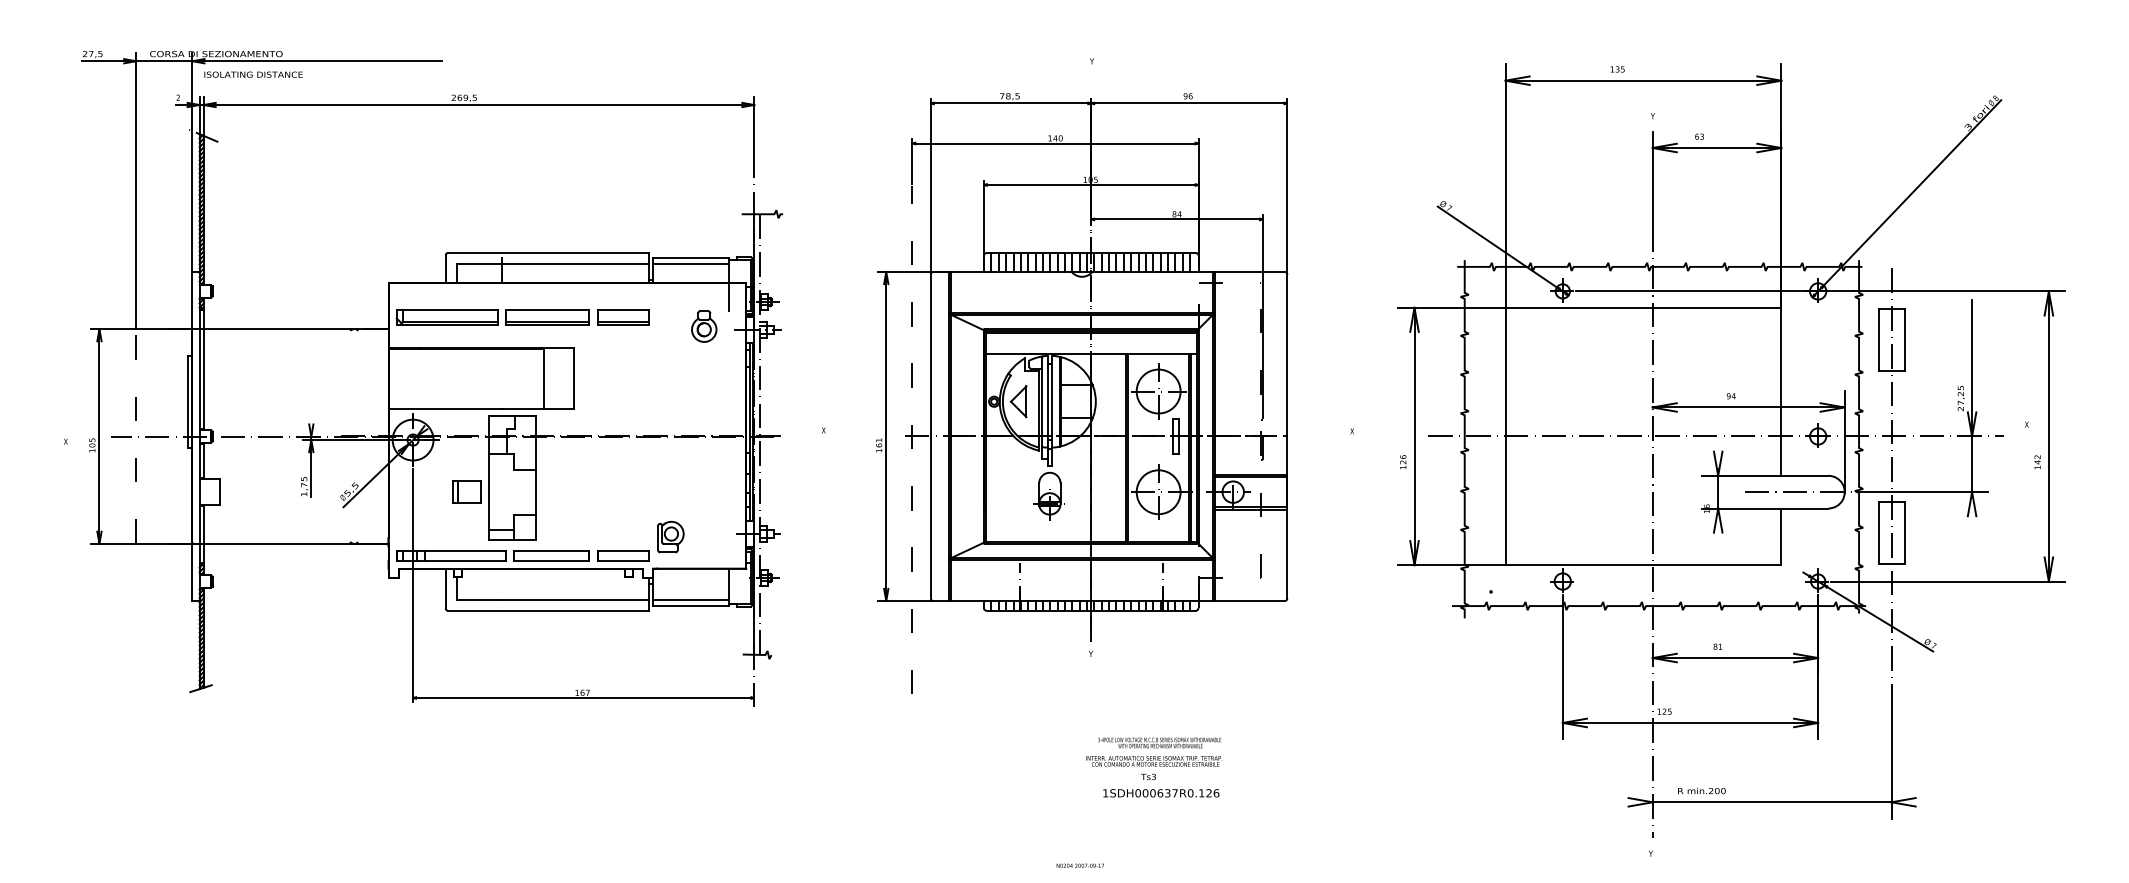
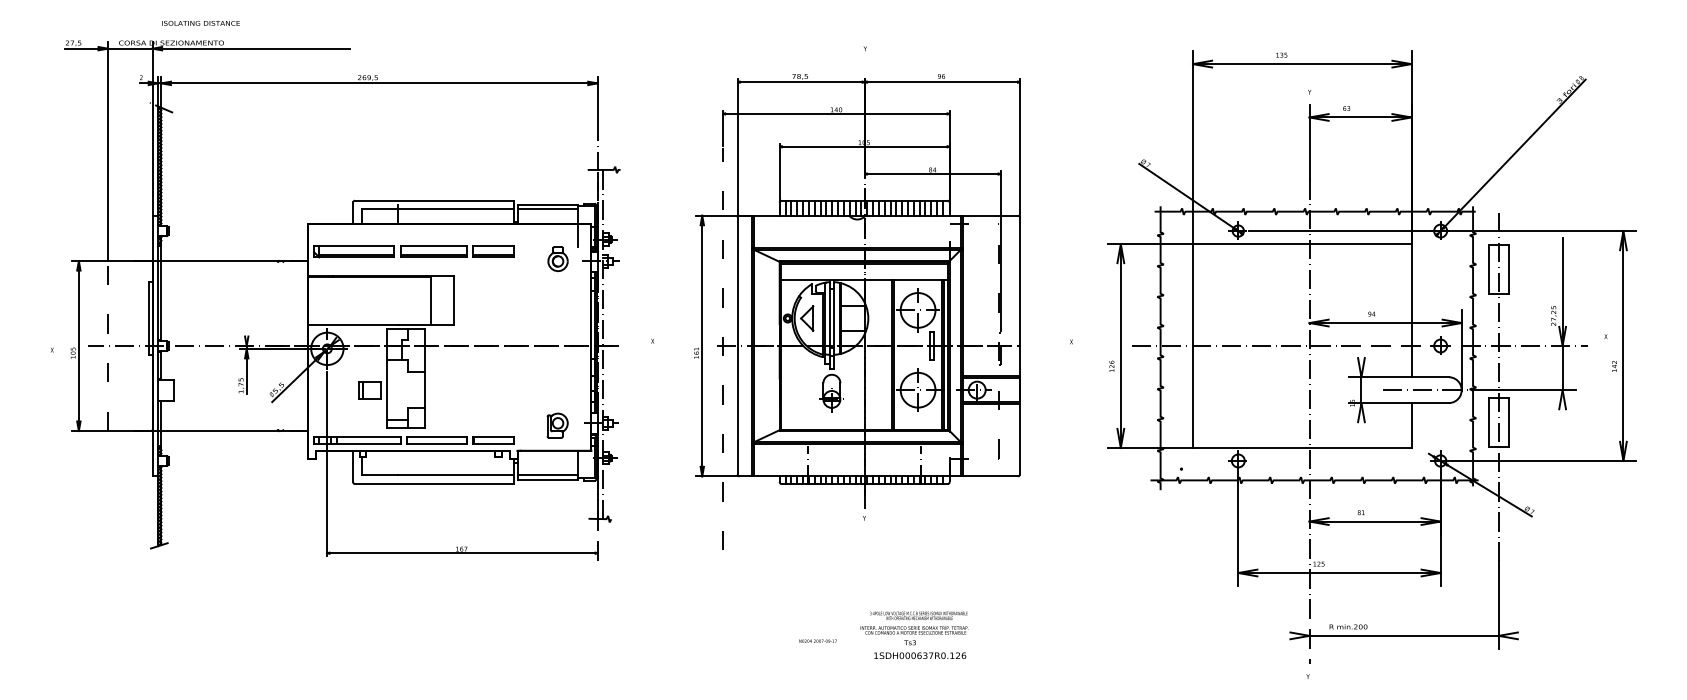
text: (252, 74) -> (200, 23), moved
part: (670, 536) -> (557, 425), moved
text: (1154, 766) -> (914, 634), moved
text: (1079, 864) -> (817, 640), moved

